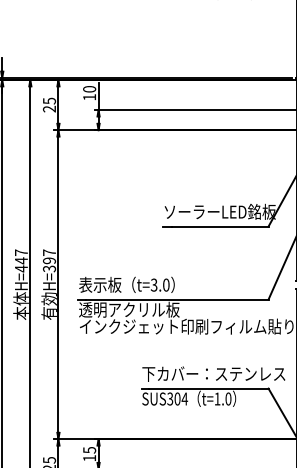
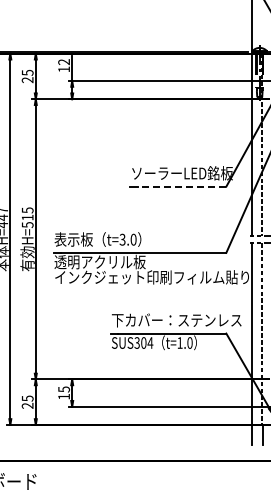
text: (88, 89) -> (63, 62), 10 -> 12
line: (220, 226) -> (182, 186), solid -> dashed
text: (49, 260) -> (27, 217), H=397 -> H=515

